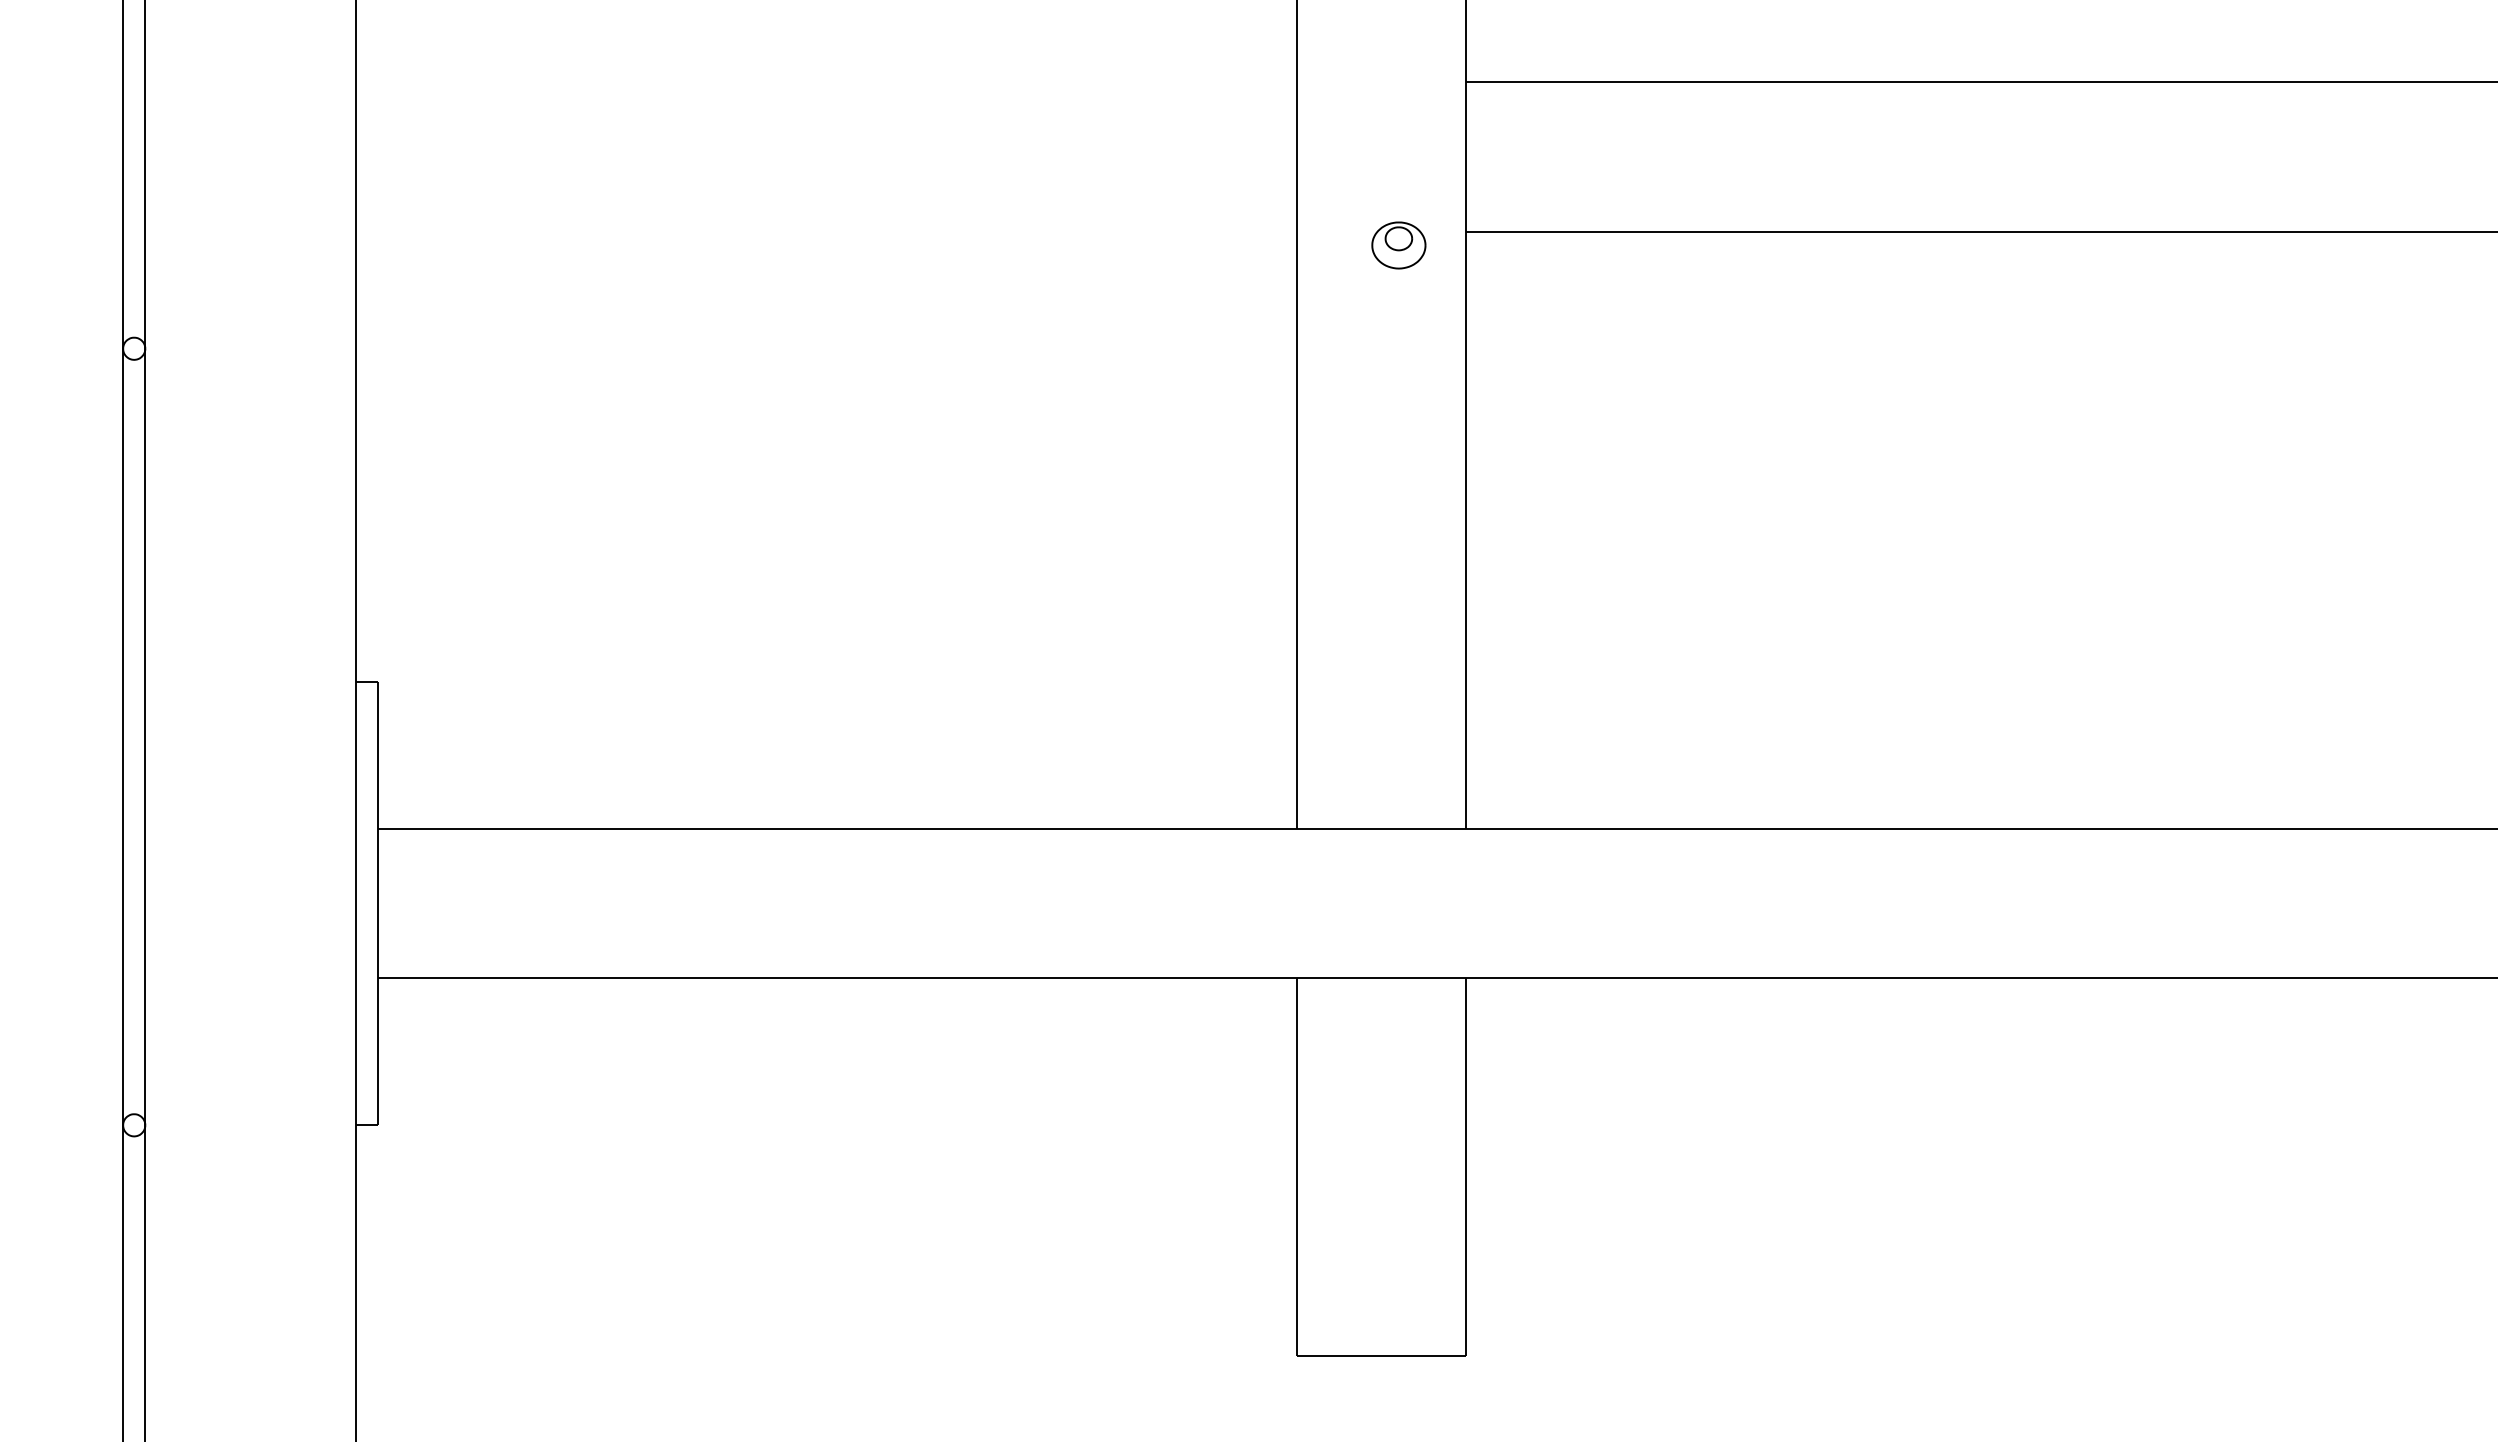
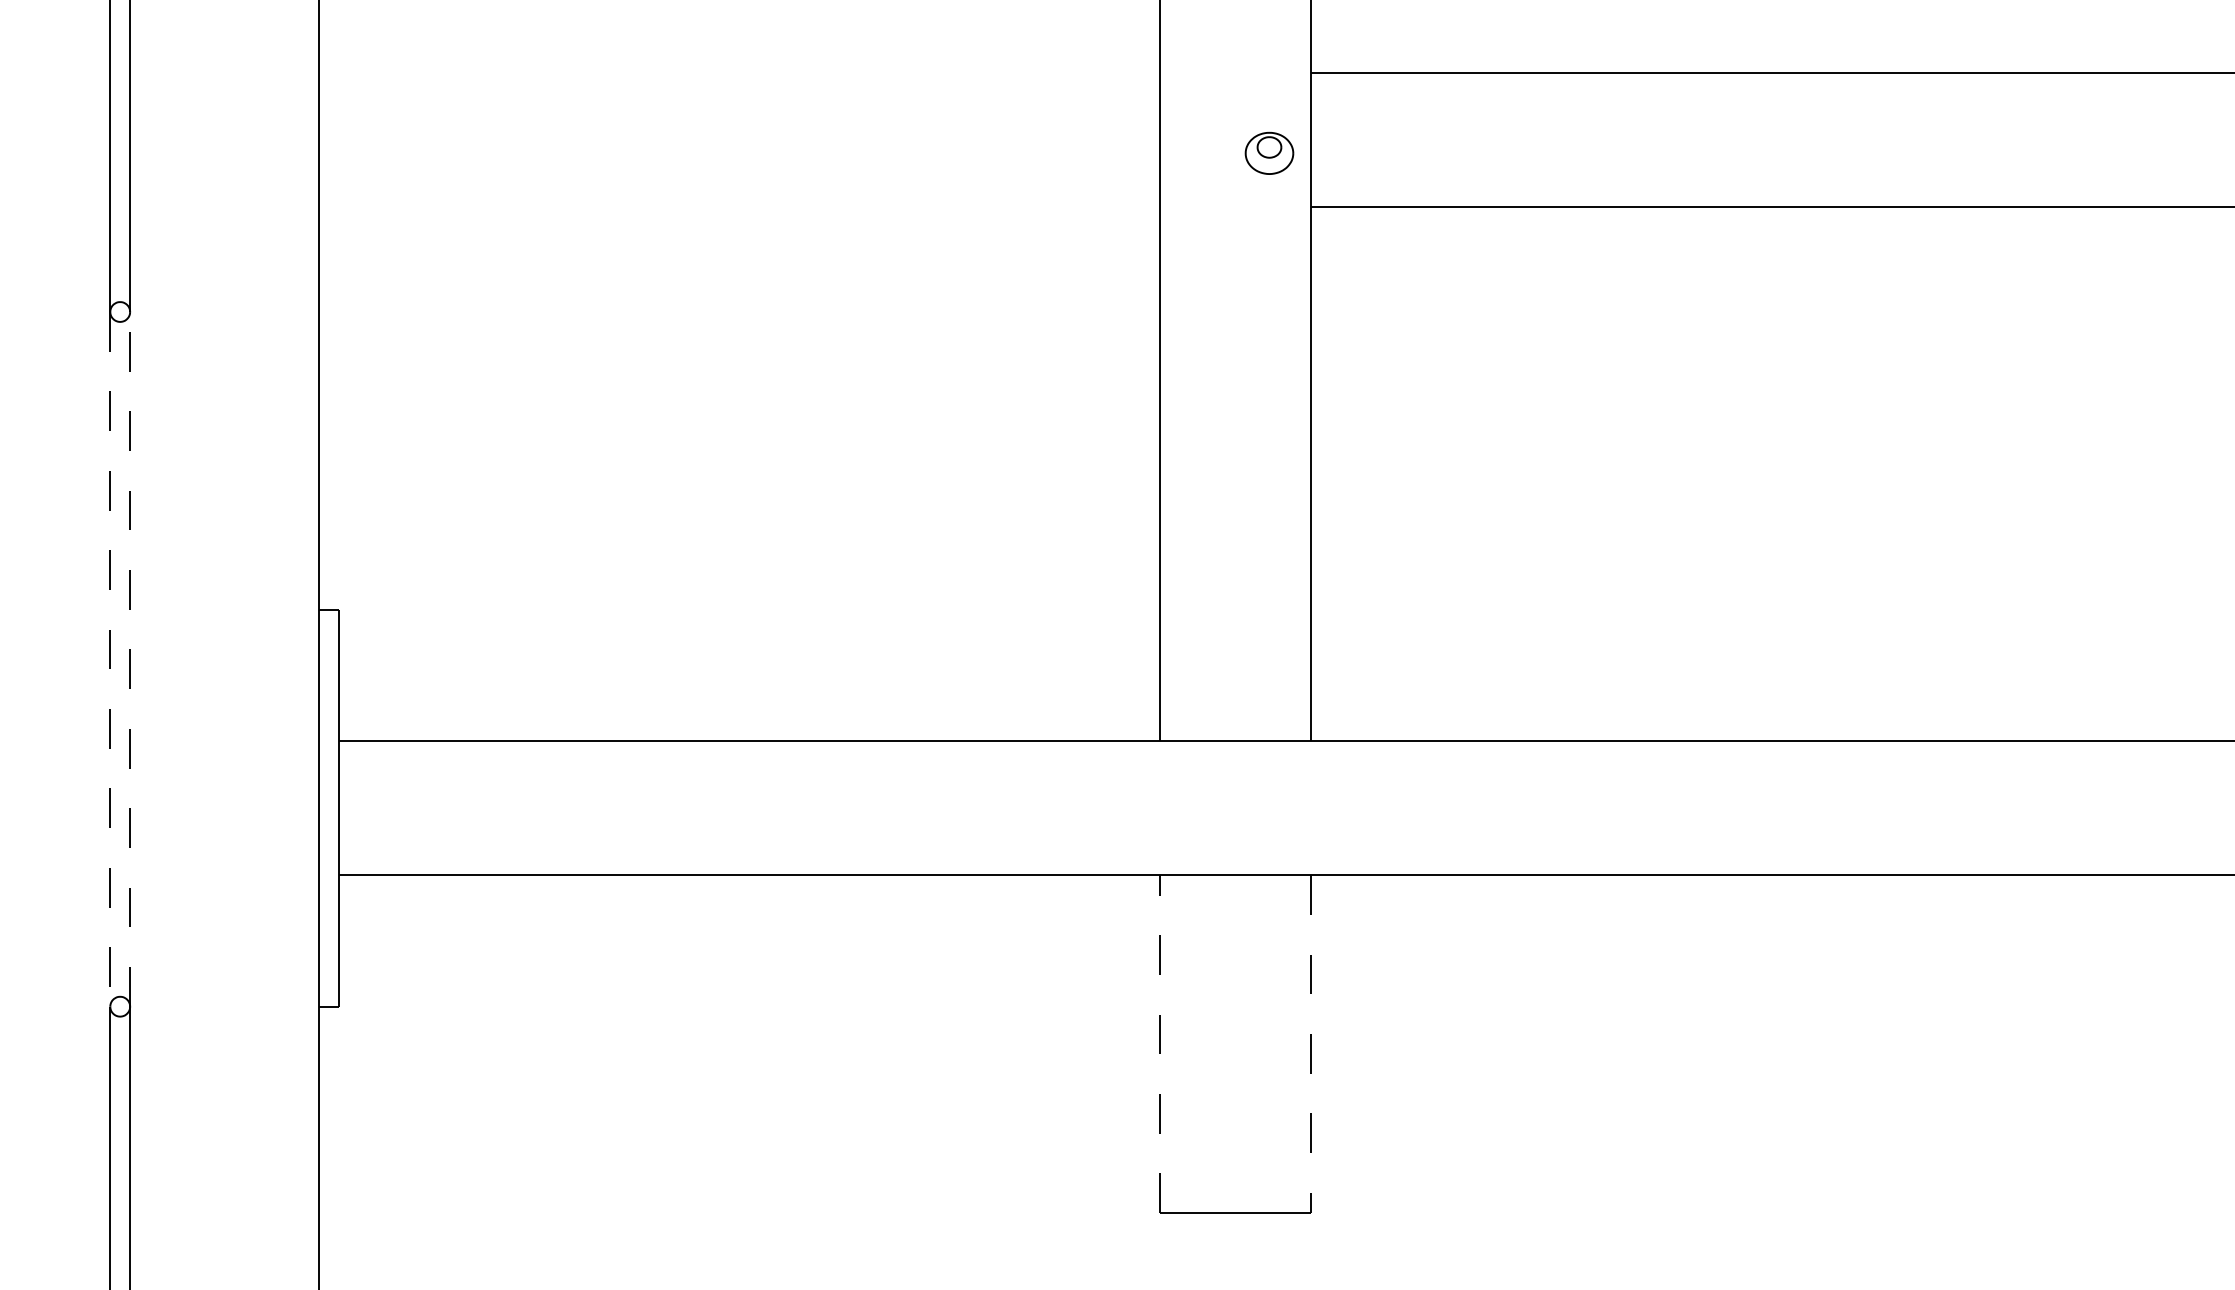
part: (1398, 245) -> (1269, 153), moved
line: (145, 736) -> (130, 658), solid -> dashed
line: (123, 737) -> (110, 659), solid -> dashed
line: (1296, 1167) -> (1159, 1044), solid -> dashed
line: (1465, 1167) -> (1311, 1044), solid -> dashed

